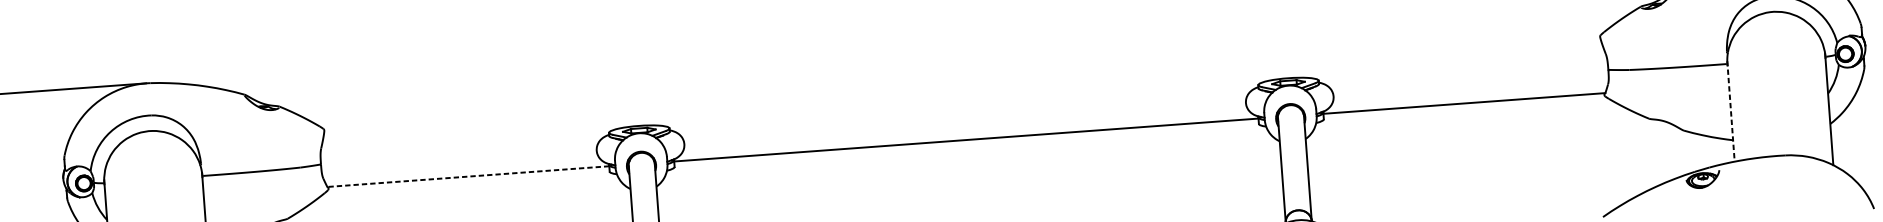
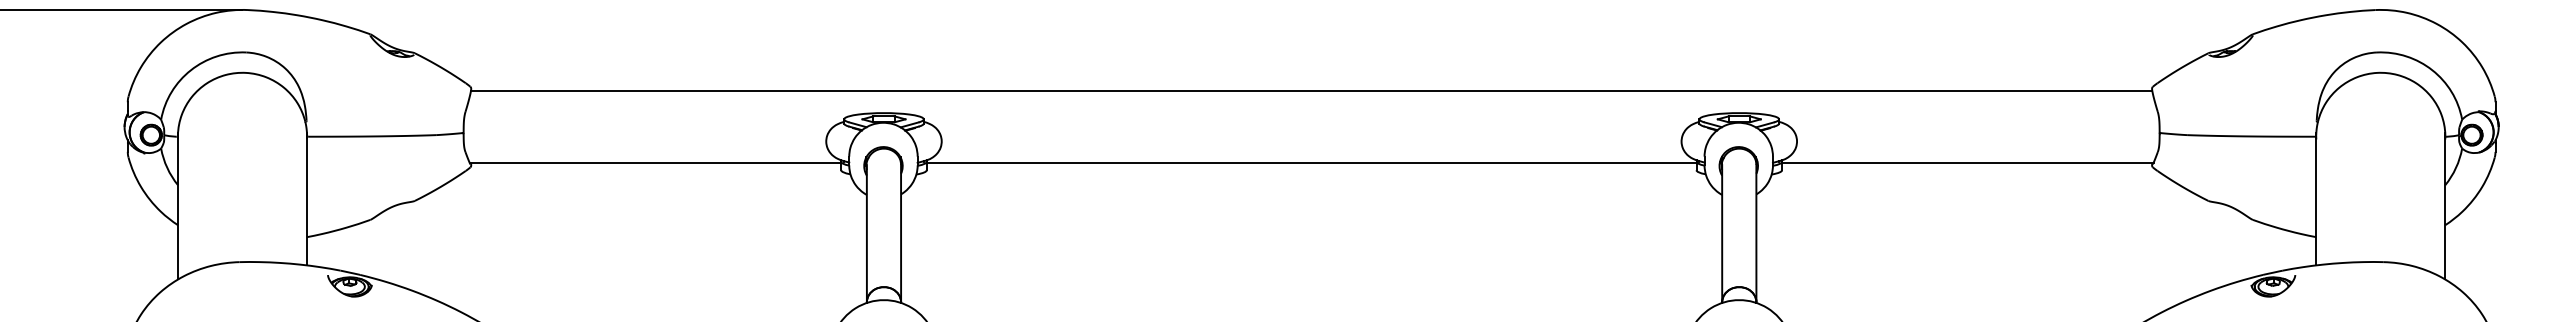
line: (962, 85) -> (1311, 91), added
line: (1731, 111) -> (2316, 199), dashed -> solid
line: (468, 176) -> (655, 163), dashed -> solid

